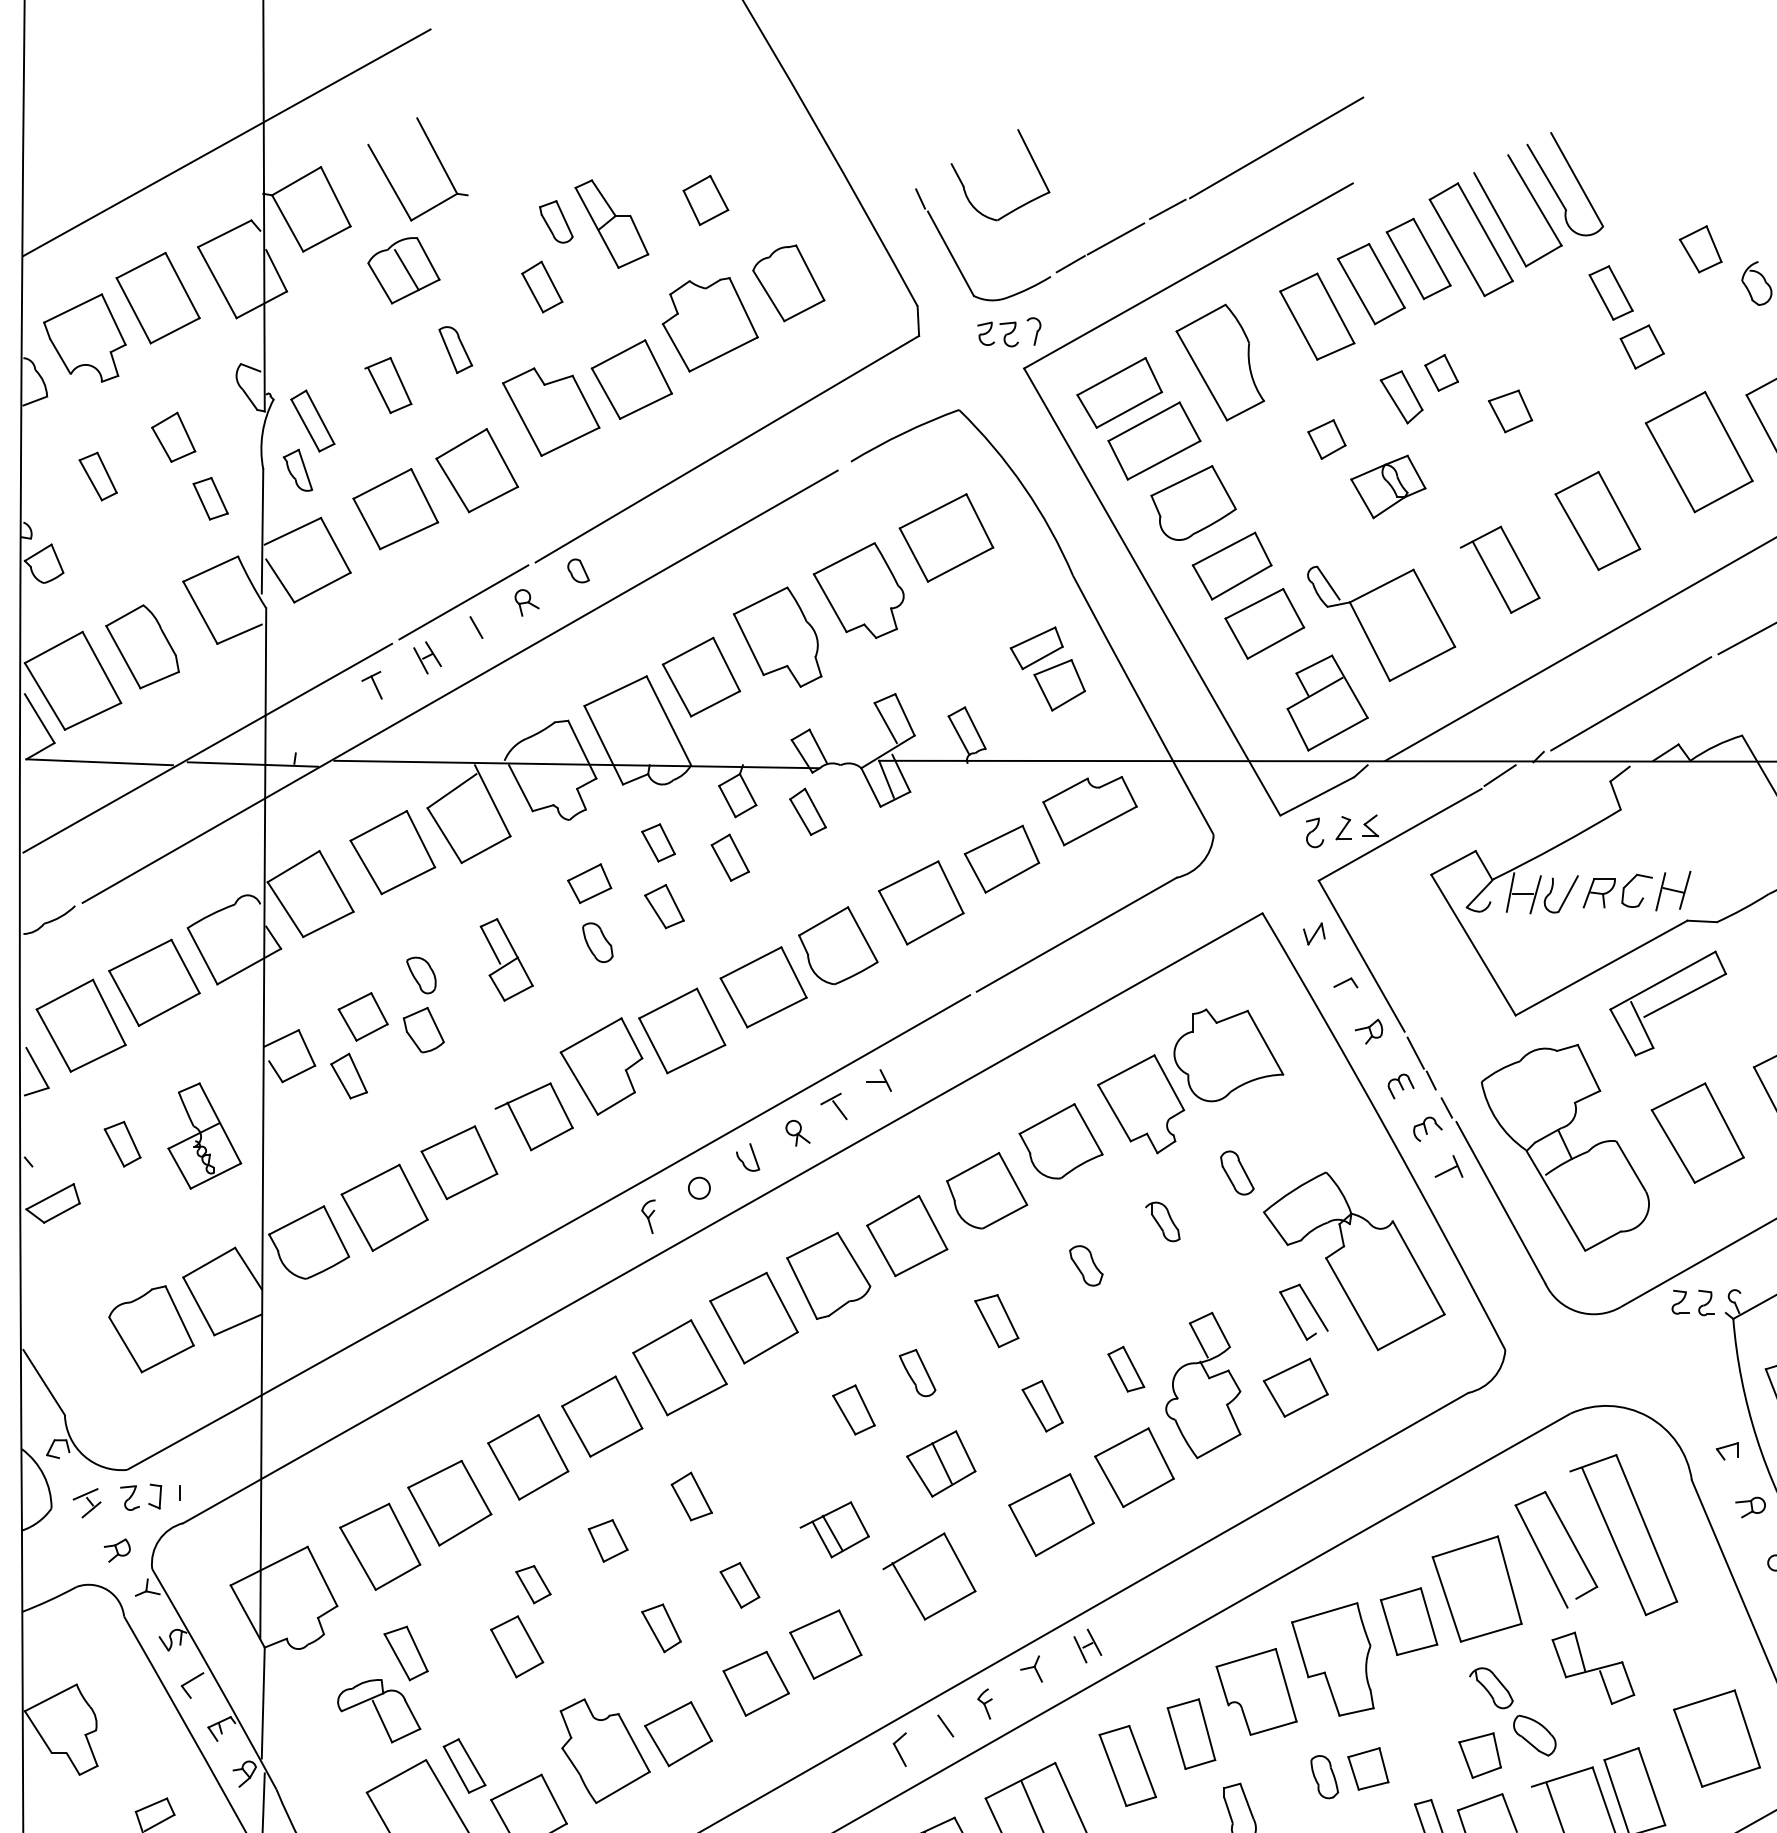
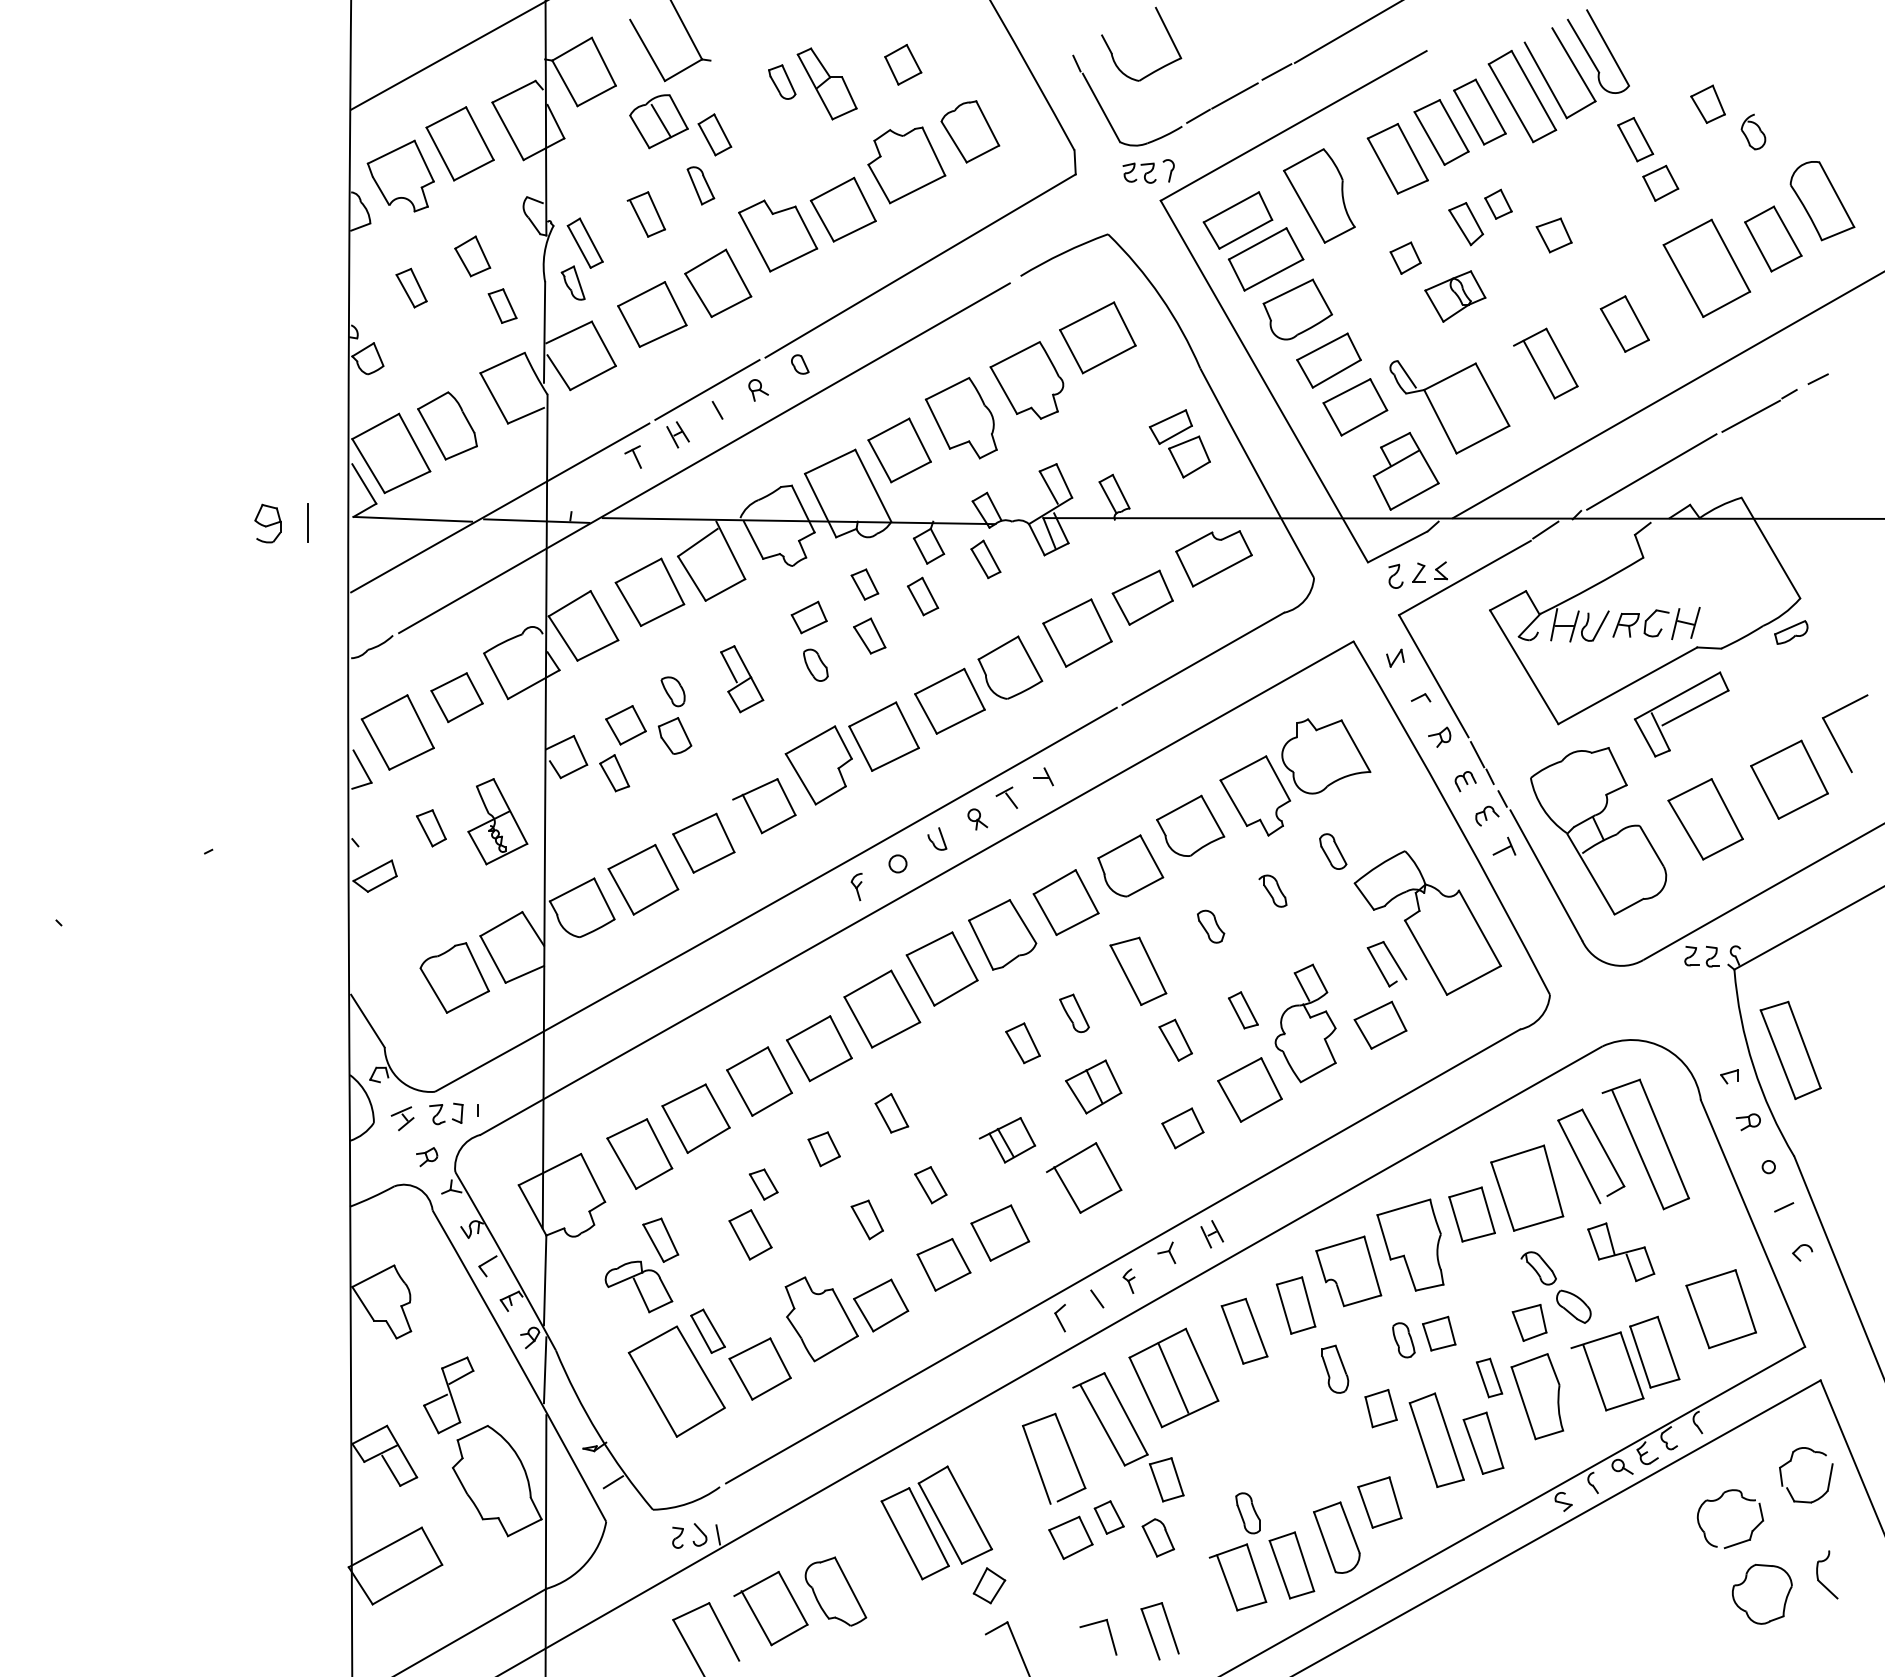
part: (541, 286) -> (714, 134), moved
part: (1597, 520) -> (1624, 323), size x0.7
part: (153, 982) -> (456, 697), size x0.7
part: (996, 1321) -> (1138, 971), size x1.6
part: (1051, 1515) -> (1182, 1128), size x0.6

